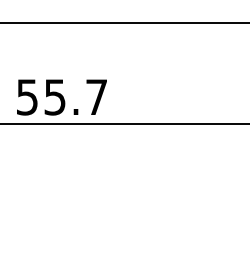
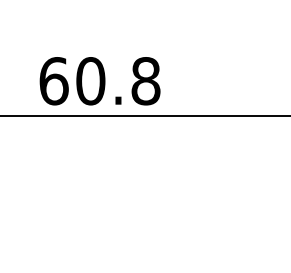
text: (61, 97) -> (99, 81), 55.7 -> 60.8

